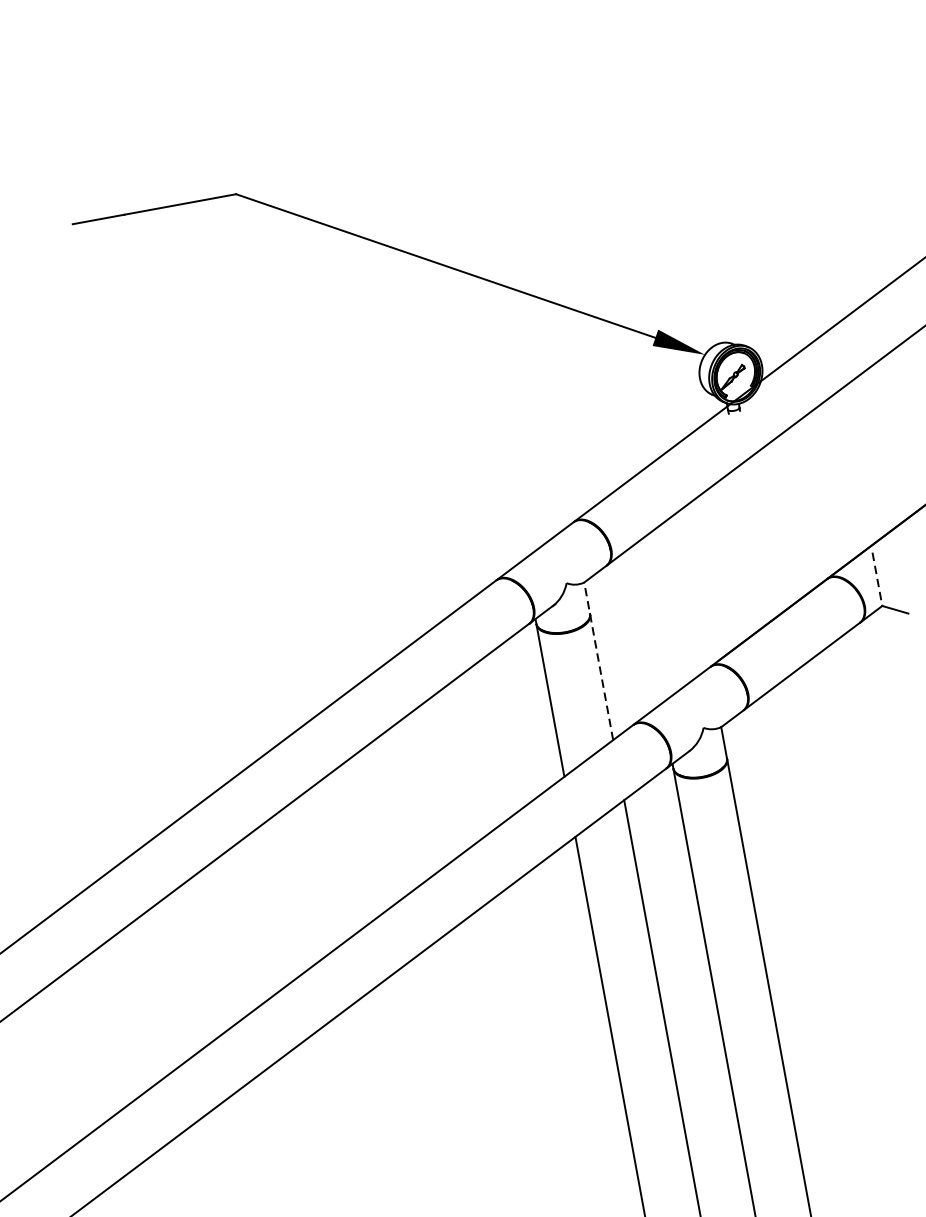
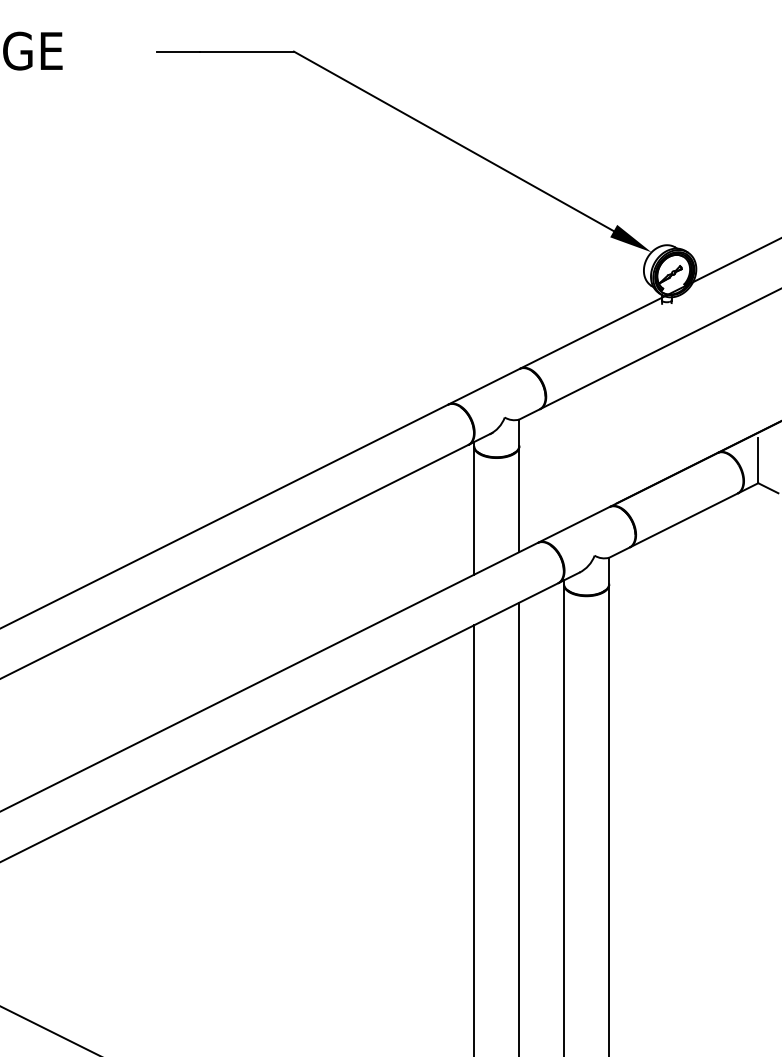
line: (877, 580) -> (758, 461), dashed -> solid
line: (598, 660) -> (519, 485), dashed -> solid

